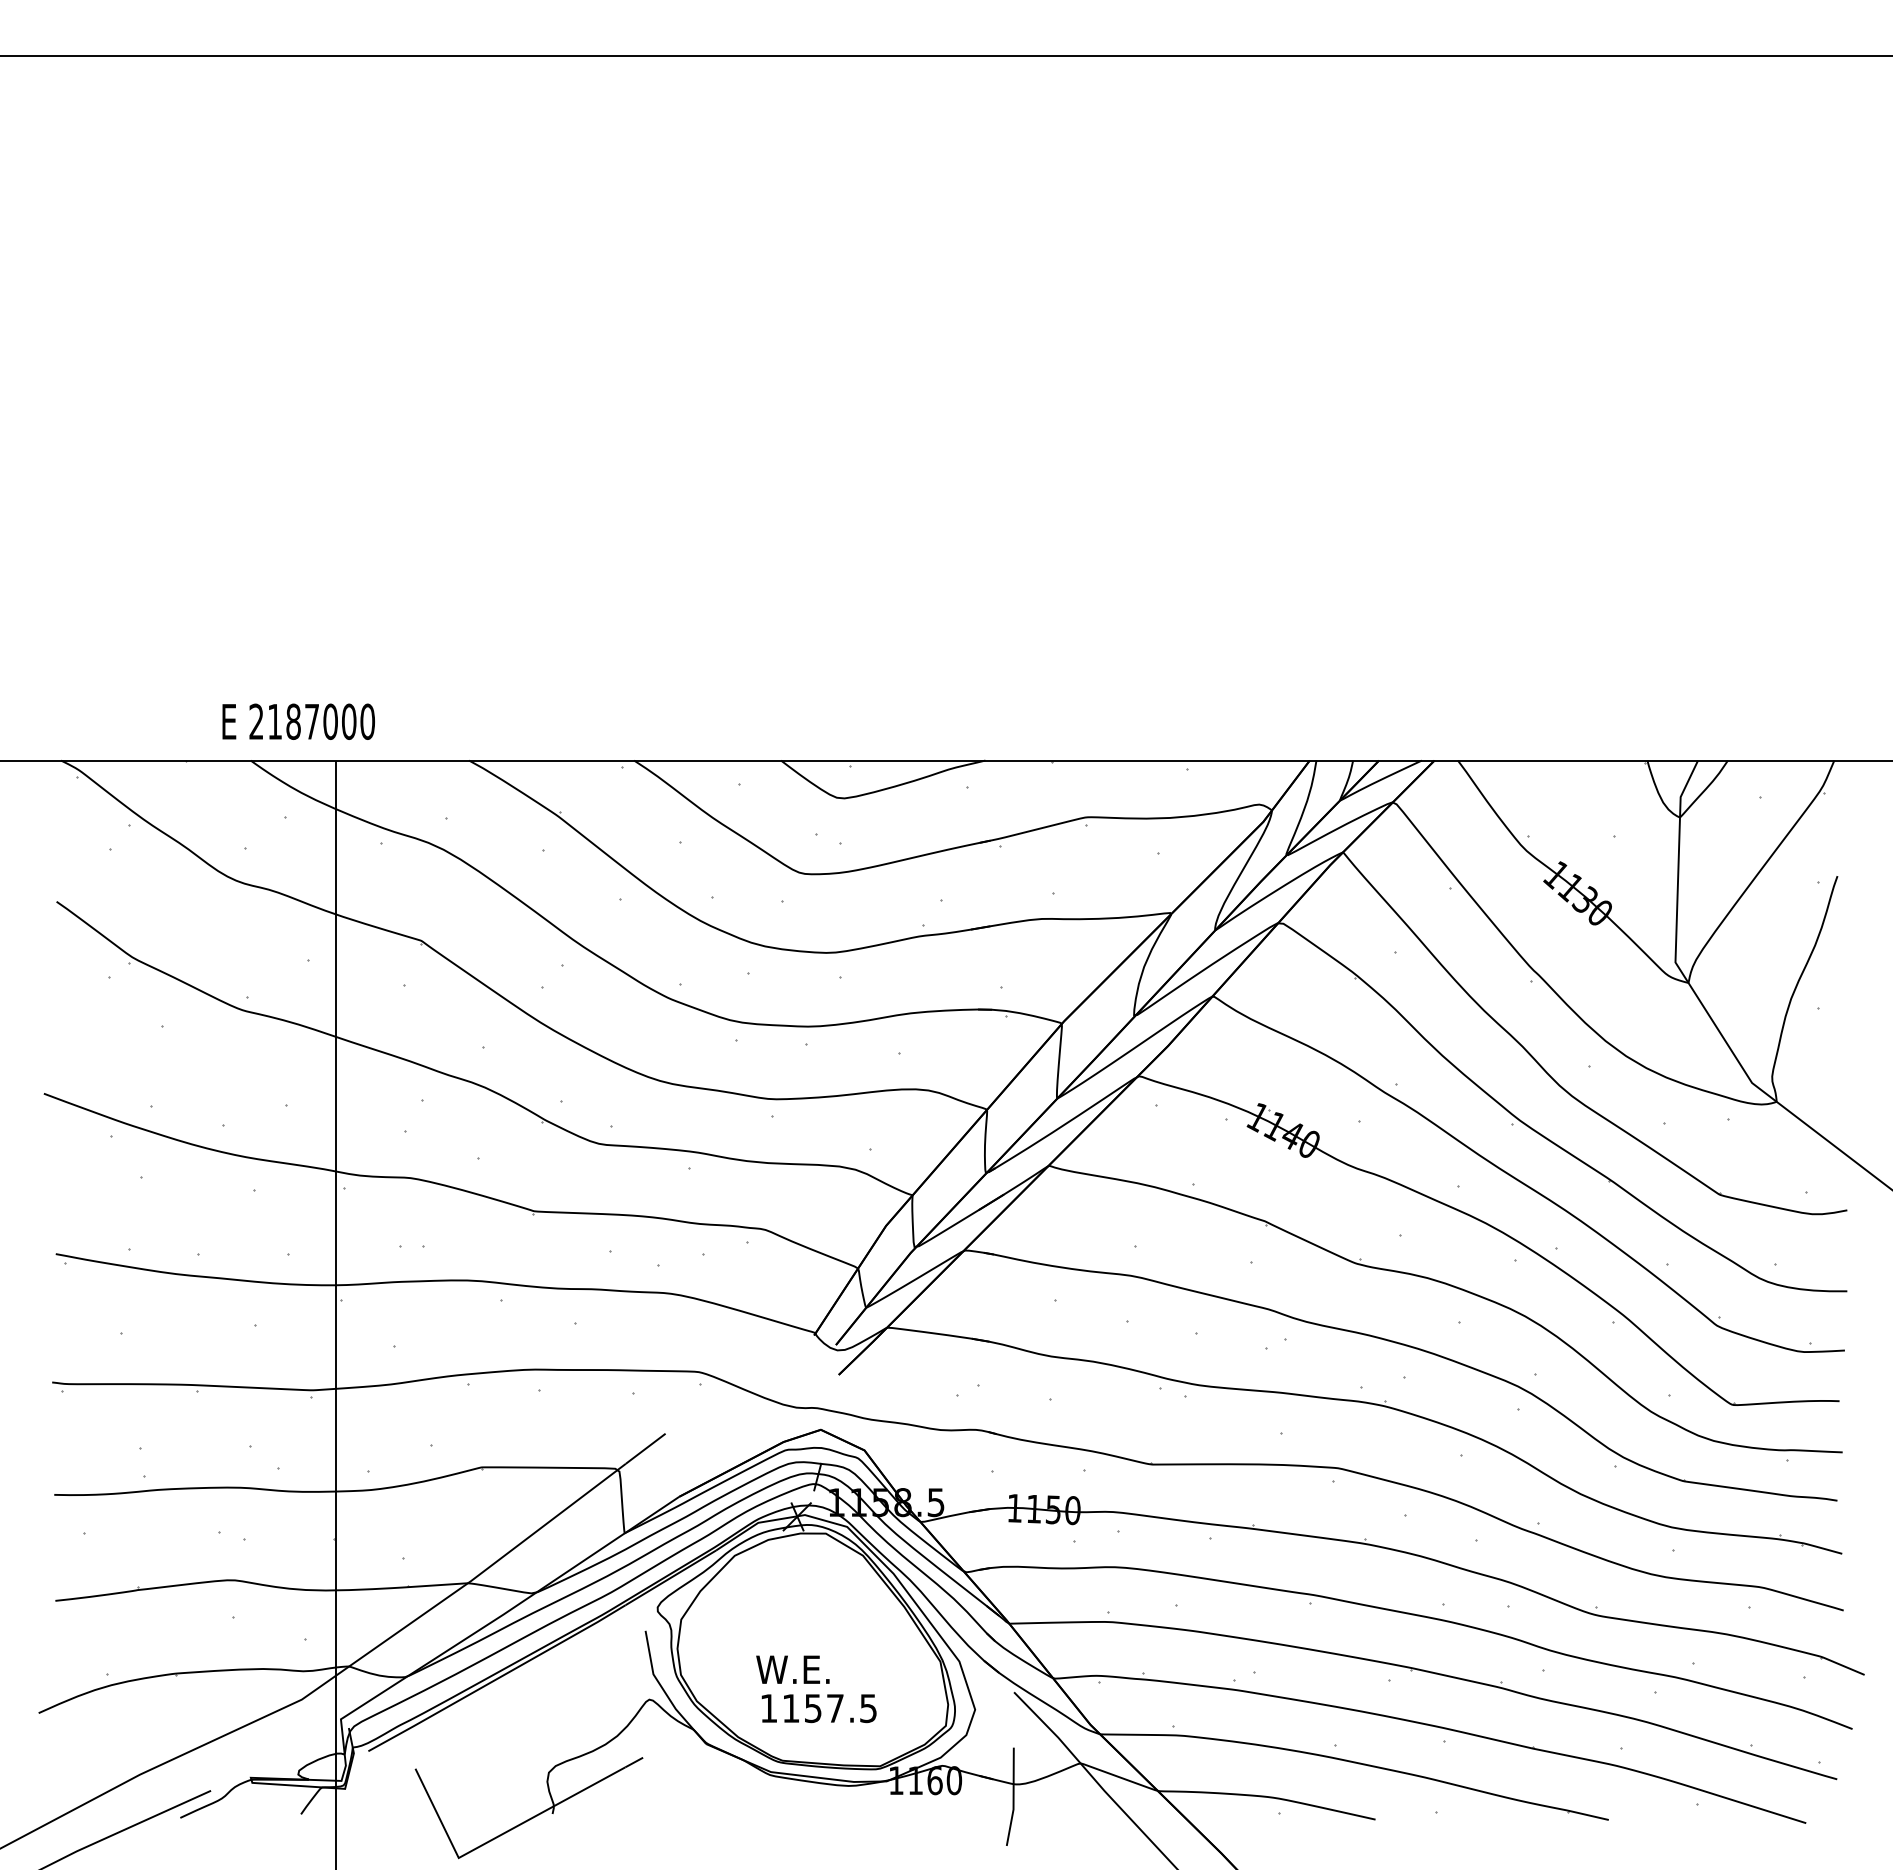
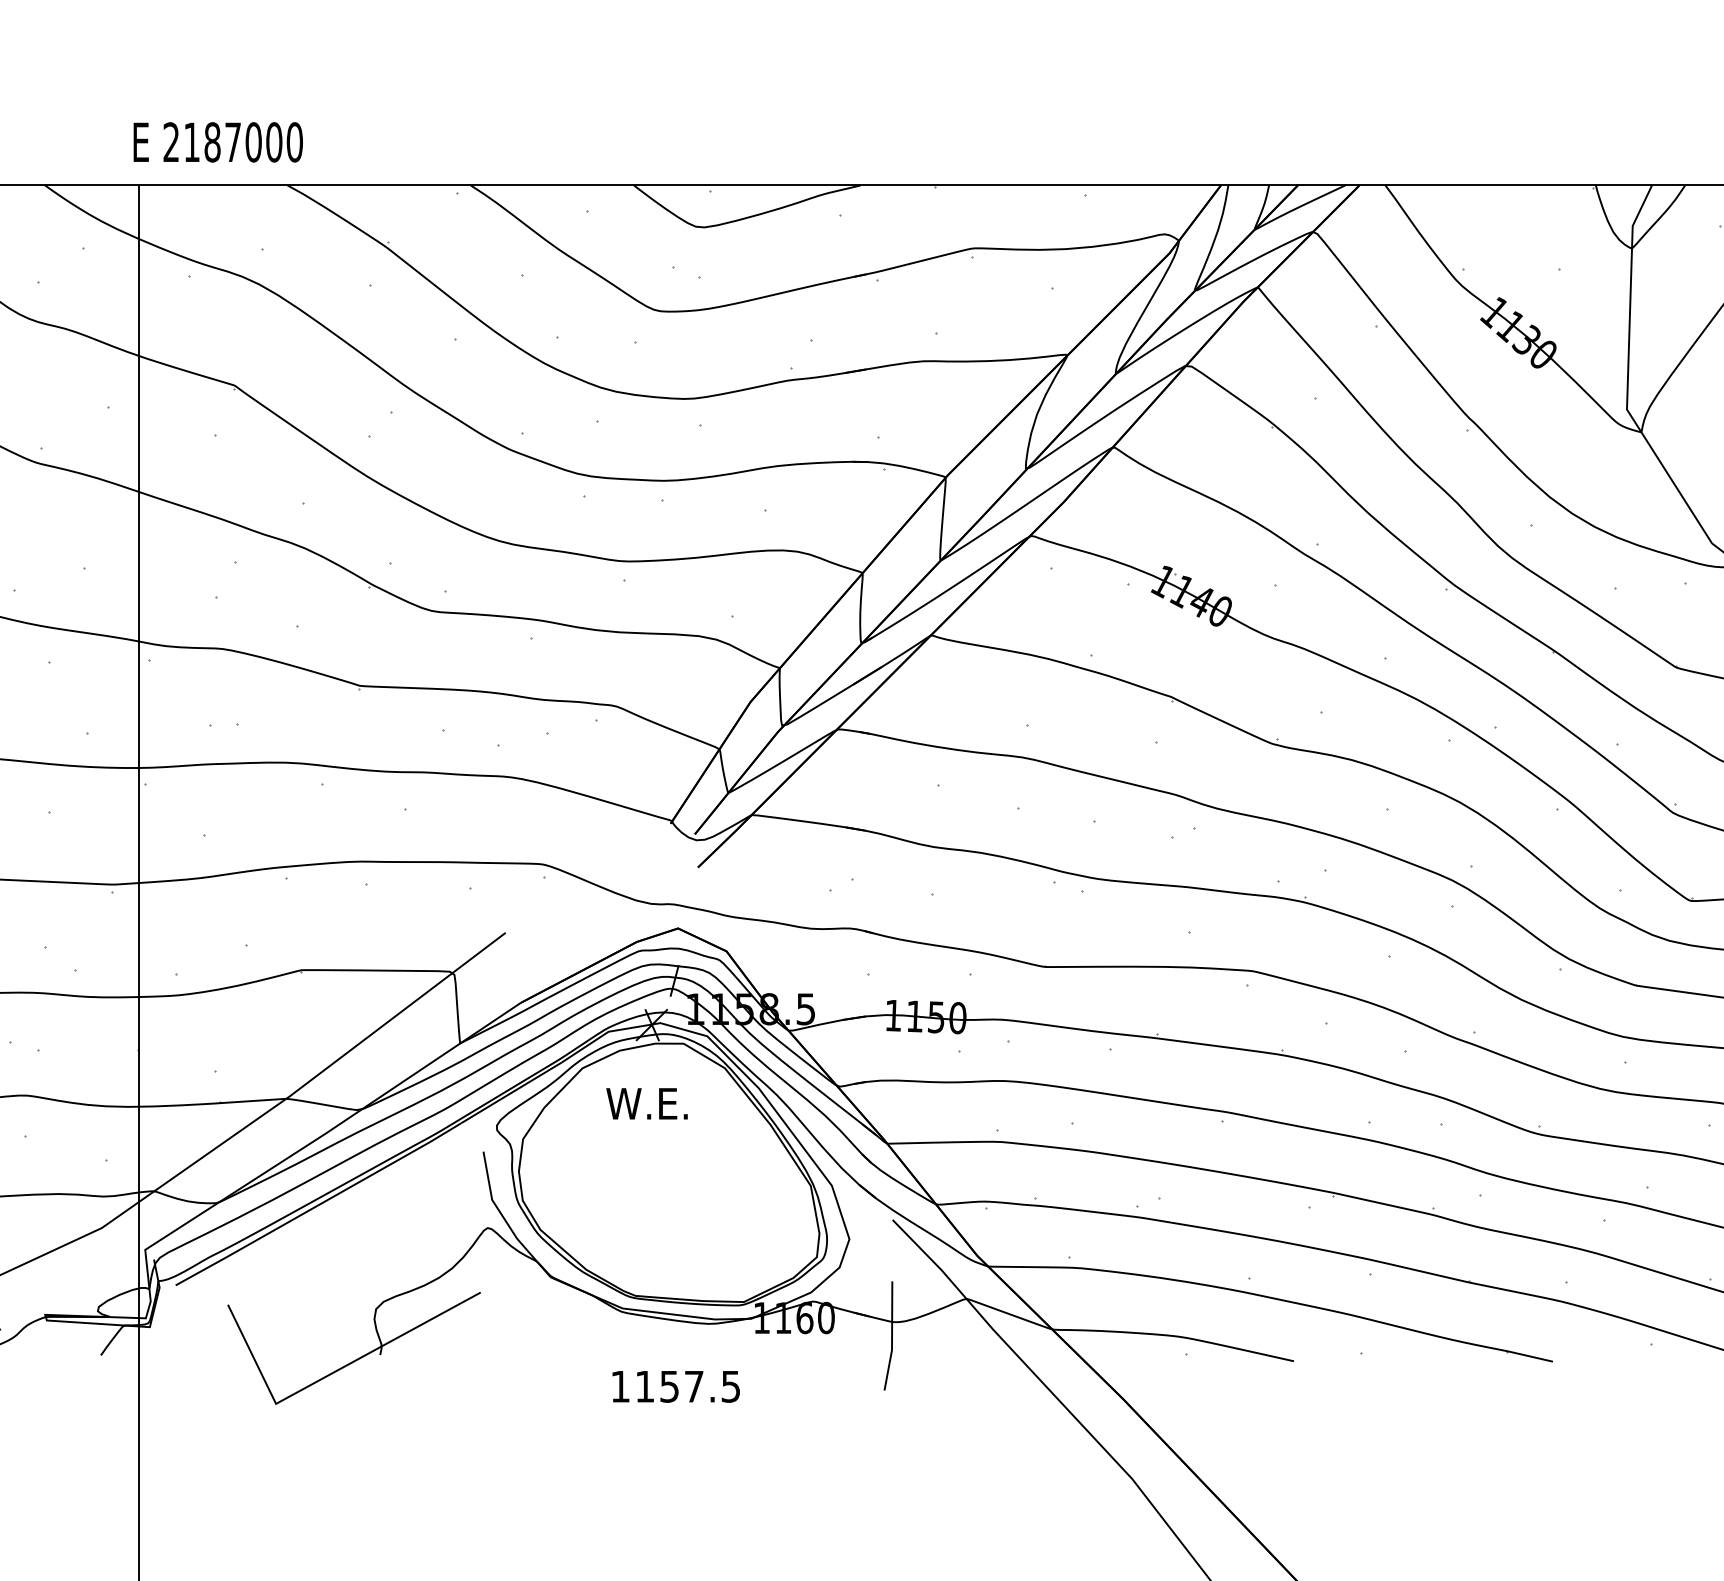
text: (298, 721) -> (218, 142), moved
text: (792, 1669) -> (646, 1103), moved
text: (818, 1708) -> (675, 1386), moved

